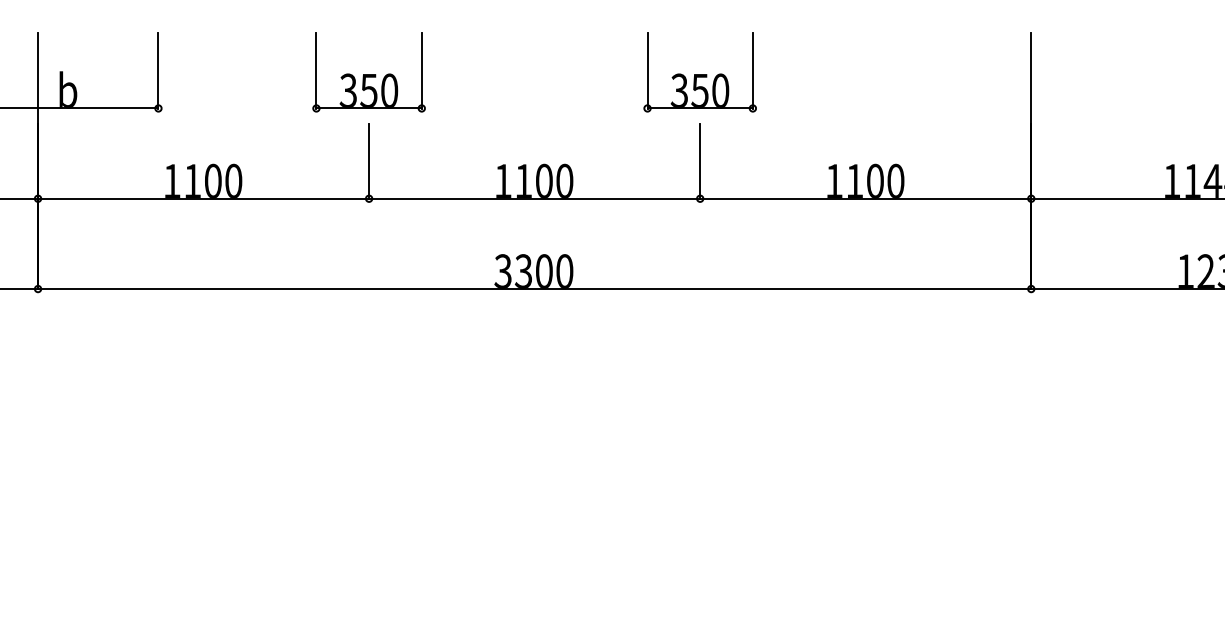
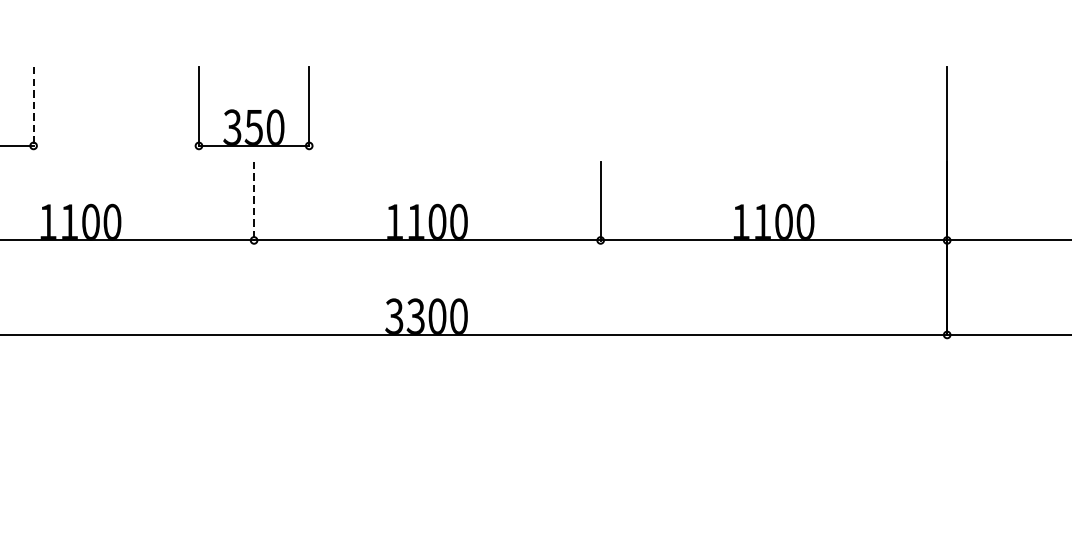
line: (158, 70) -> (33, 106), solid -> dashed
part: (699, 72) -> (599, 108), removed
line: (369, 161) -> (254, 201), solid -> dashed

